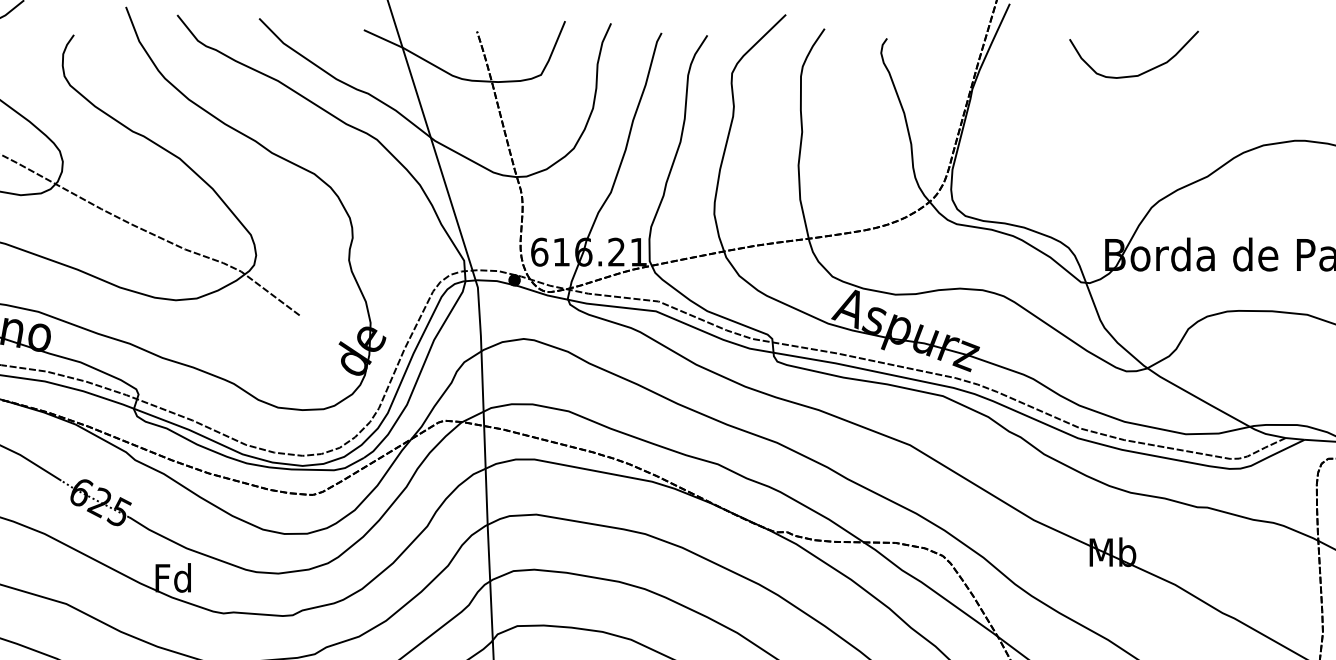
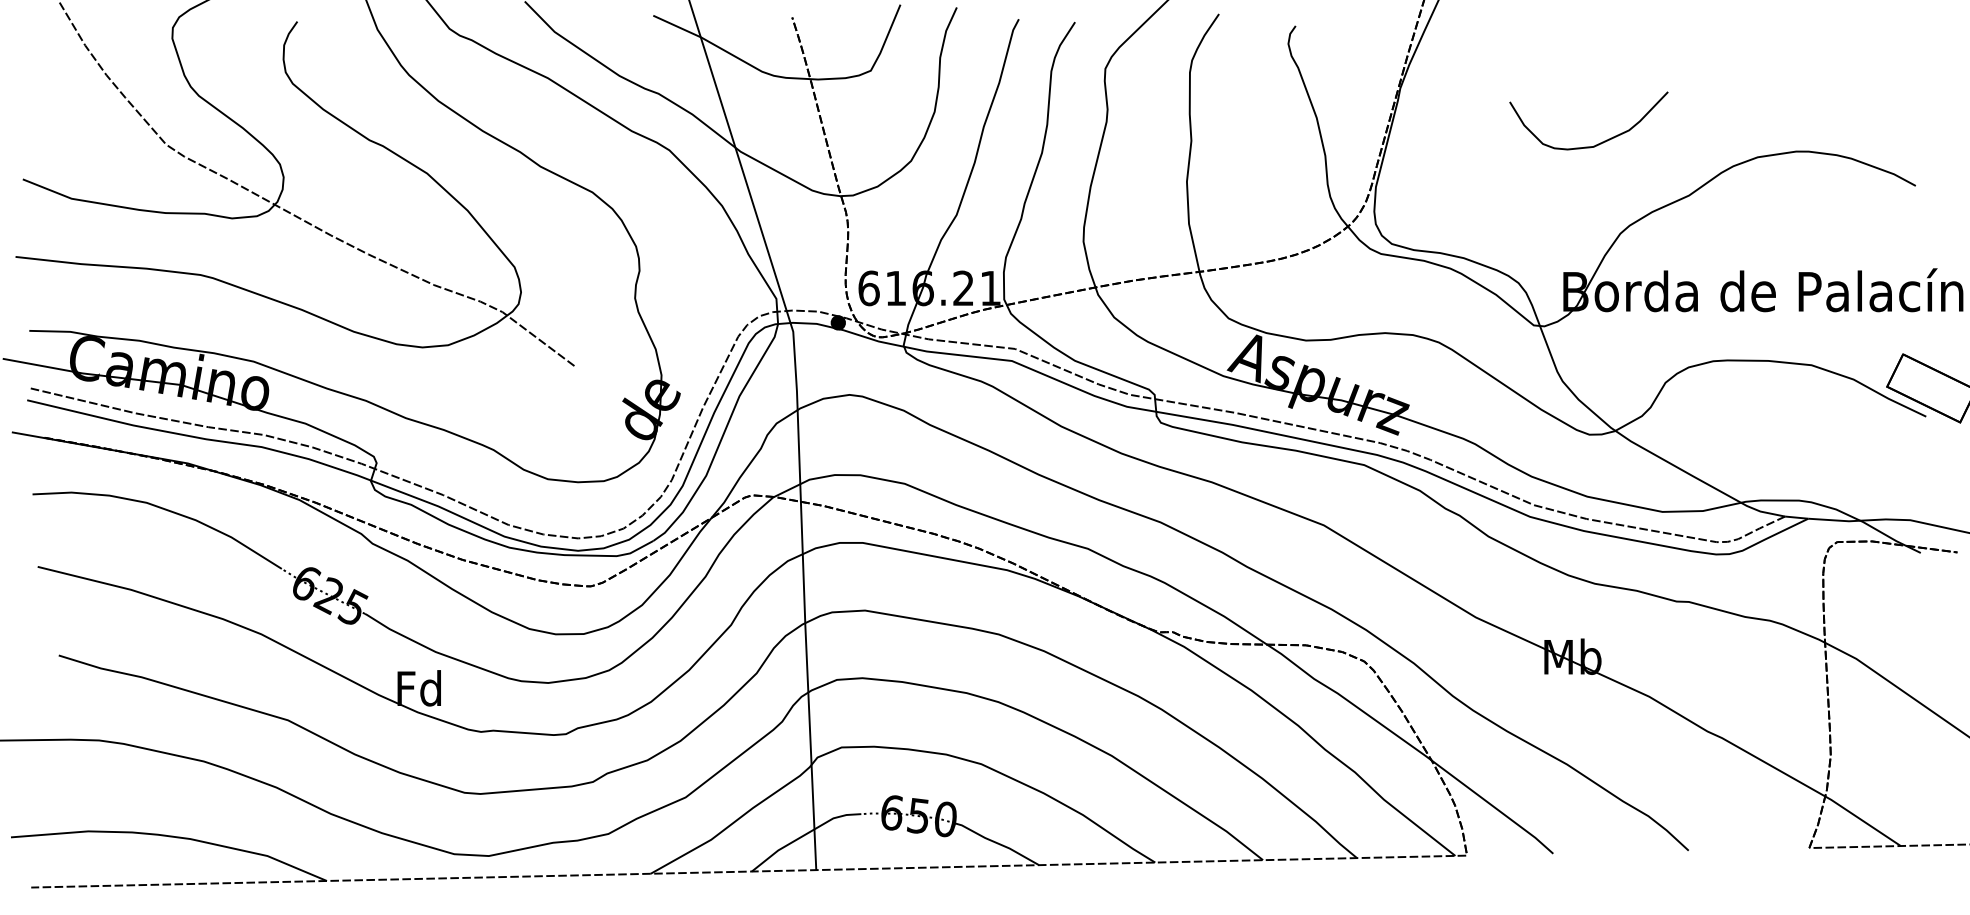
curve: (1143, 72) -> (1600, 142), moved

